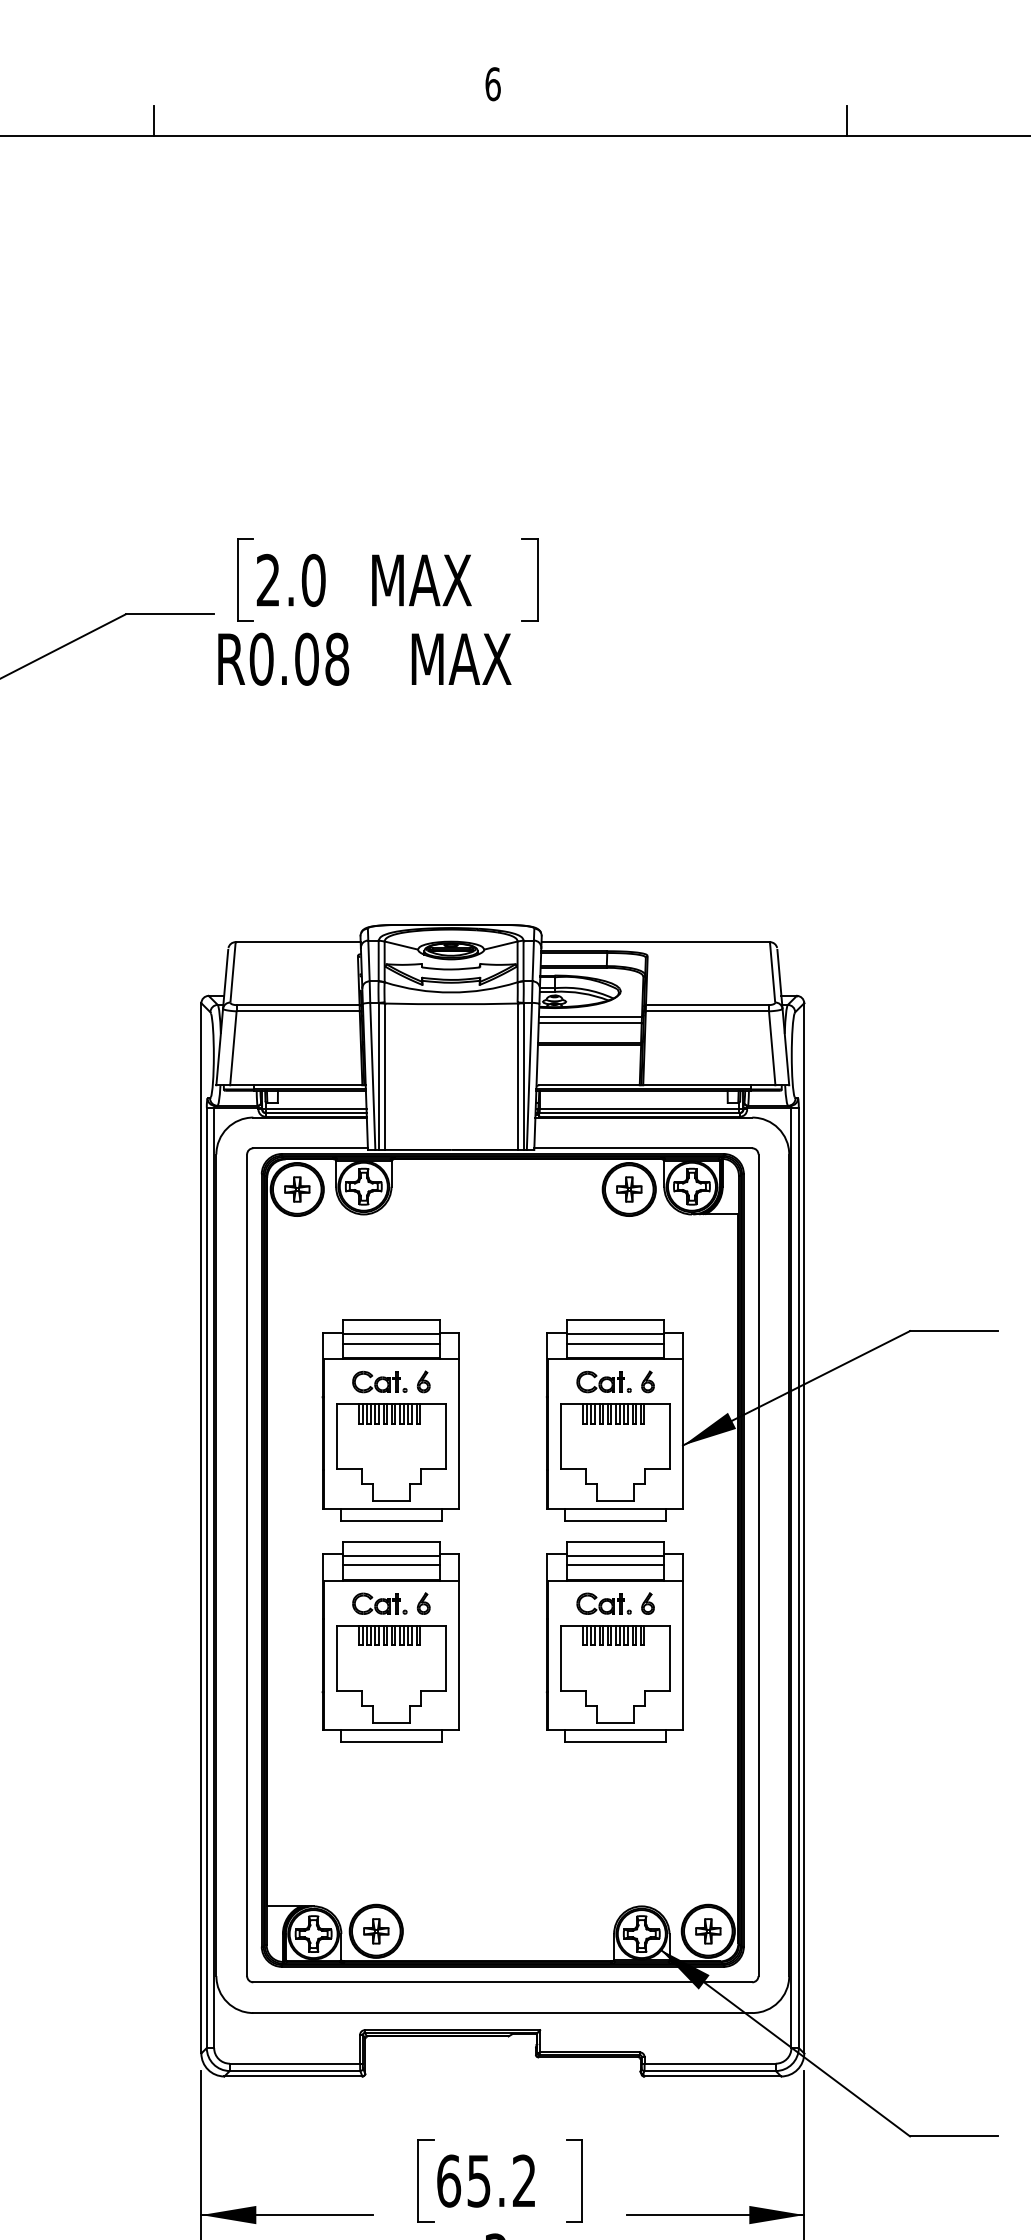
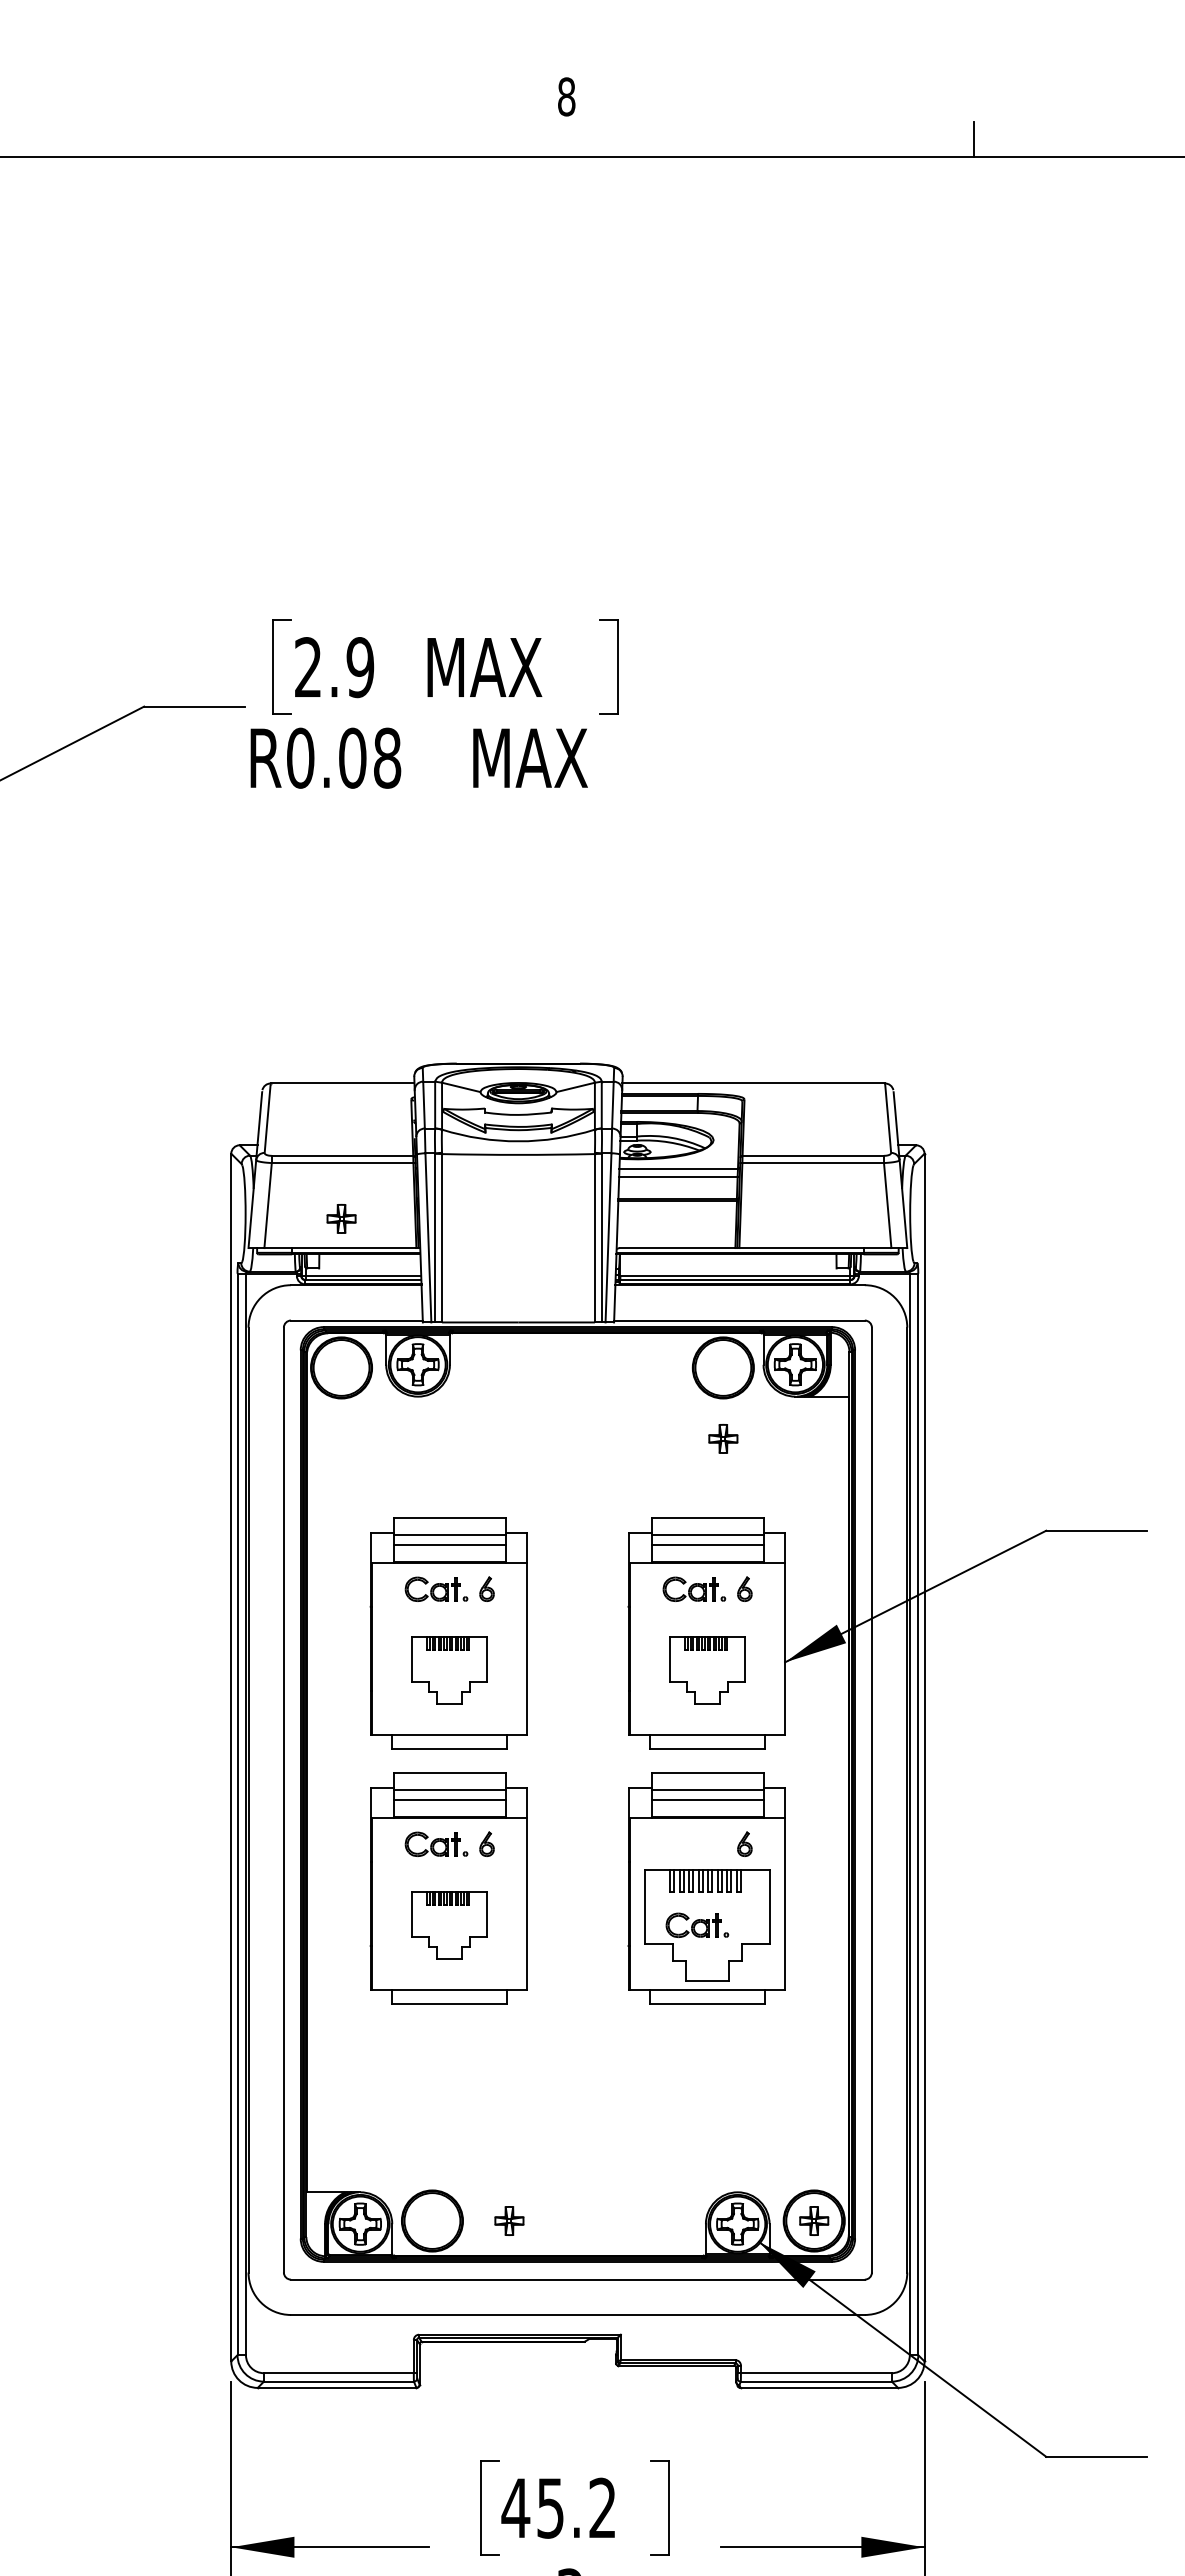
text: (492, 83) -> (566, 96), 6 -> 8
line: (154, 121) -> (177, 139), removed
text: (313, 580) -> (360, 667), 2.0 -> 2.9
part: (297, 1189) -> (341, 1218), moved
part: (629, 1189) -> (723, 1438), moved
part: (391, 1452) -> (449, 1670), size x0.6
part: (615, 1452) -> (707, 1670), size x0.6
part: (604, 1603) -> (697, 1924), moved
part: (391, 1674) -> (449, 1925), size x0.6
part: (376, 1930) -> (509, 2220), moved
text: (448, 2180) -> (515, 2507), 65.2 -> 45.2

